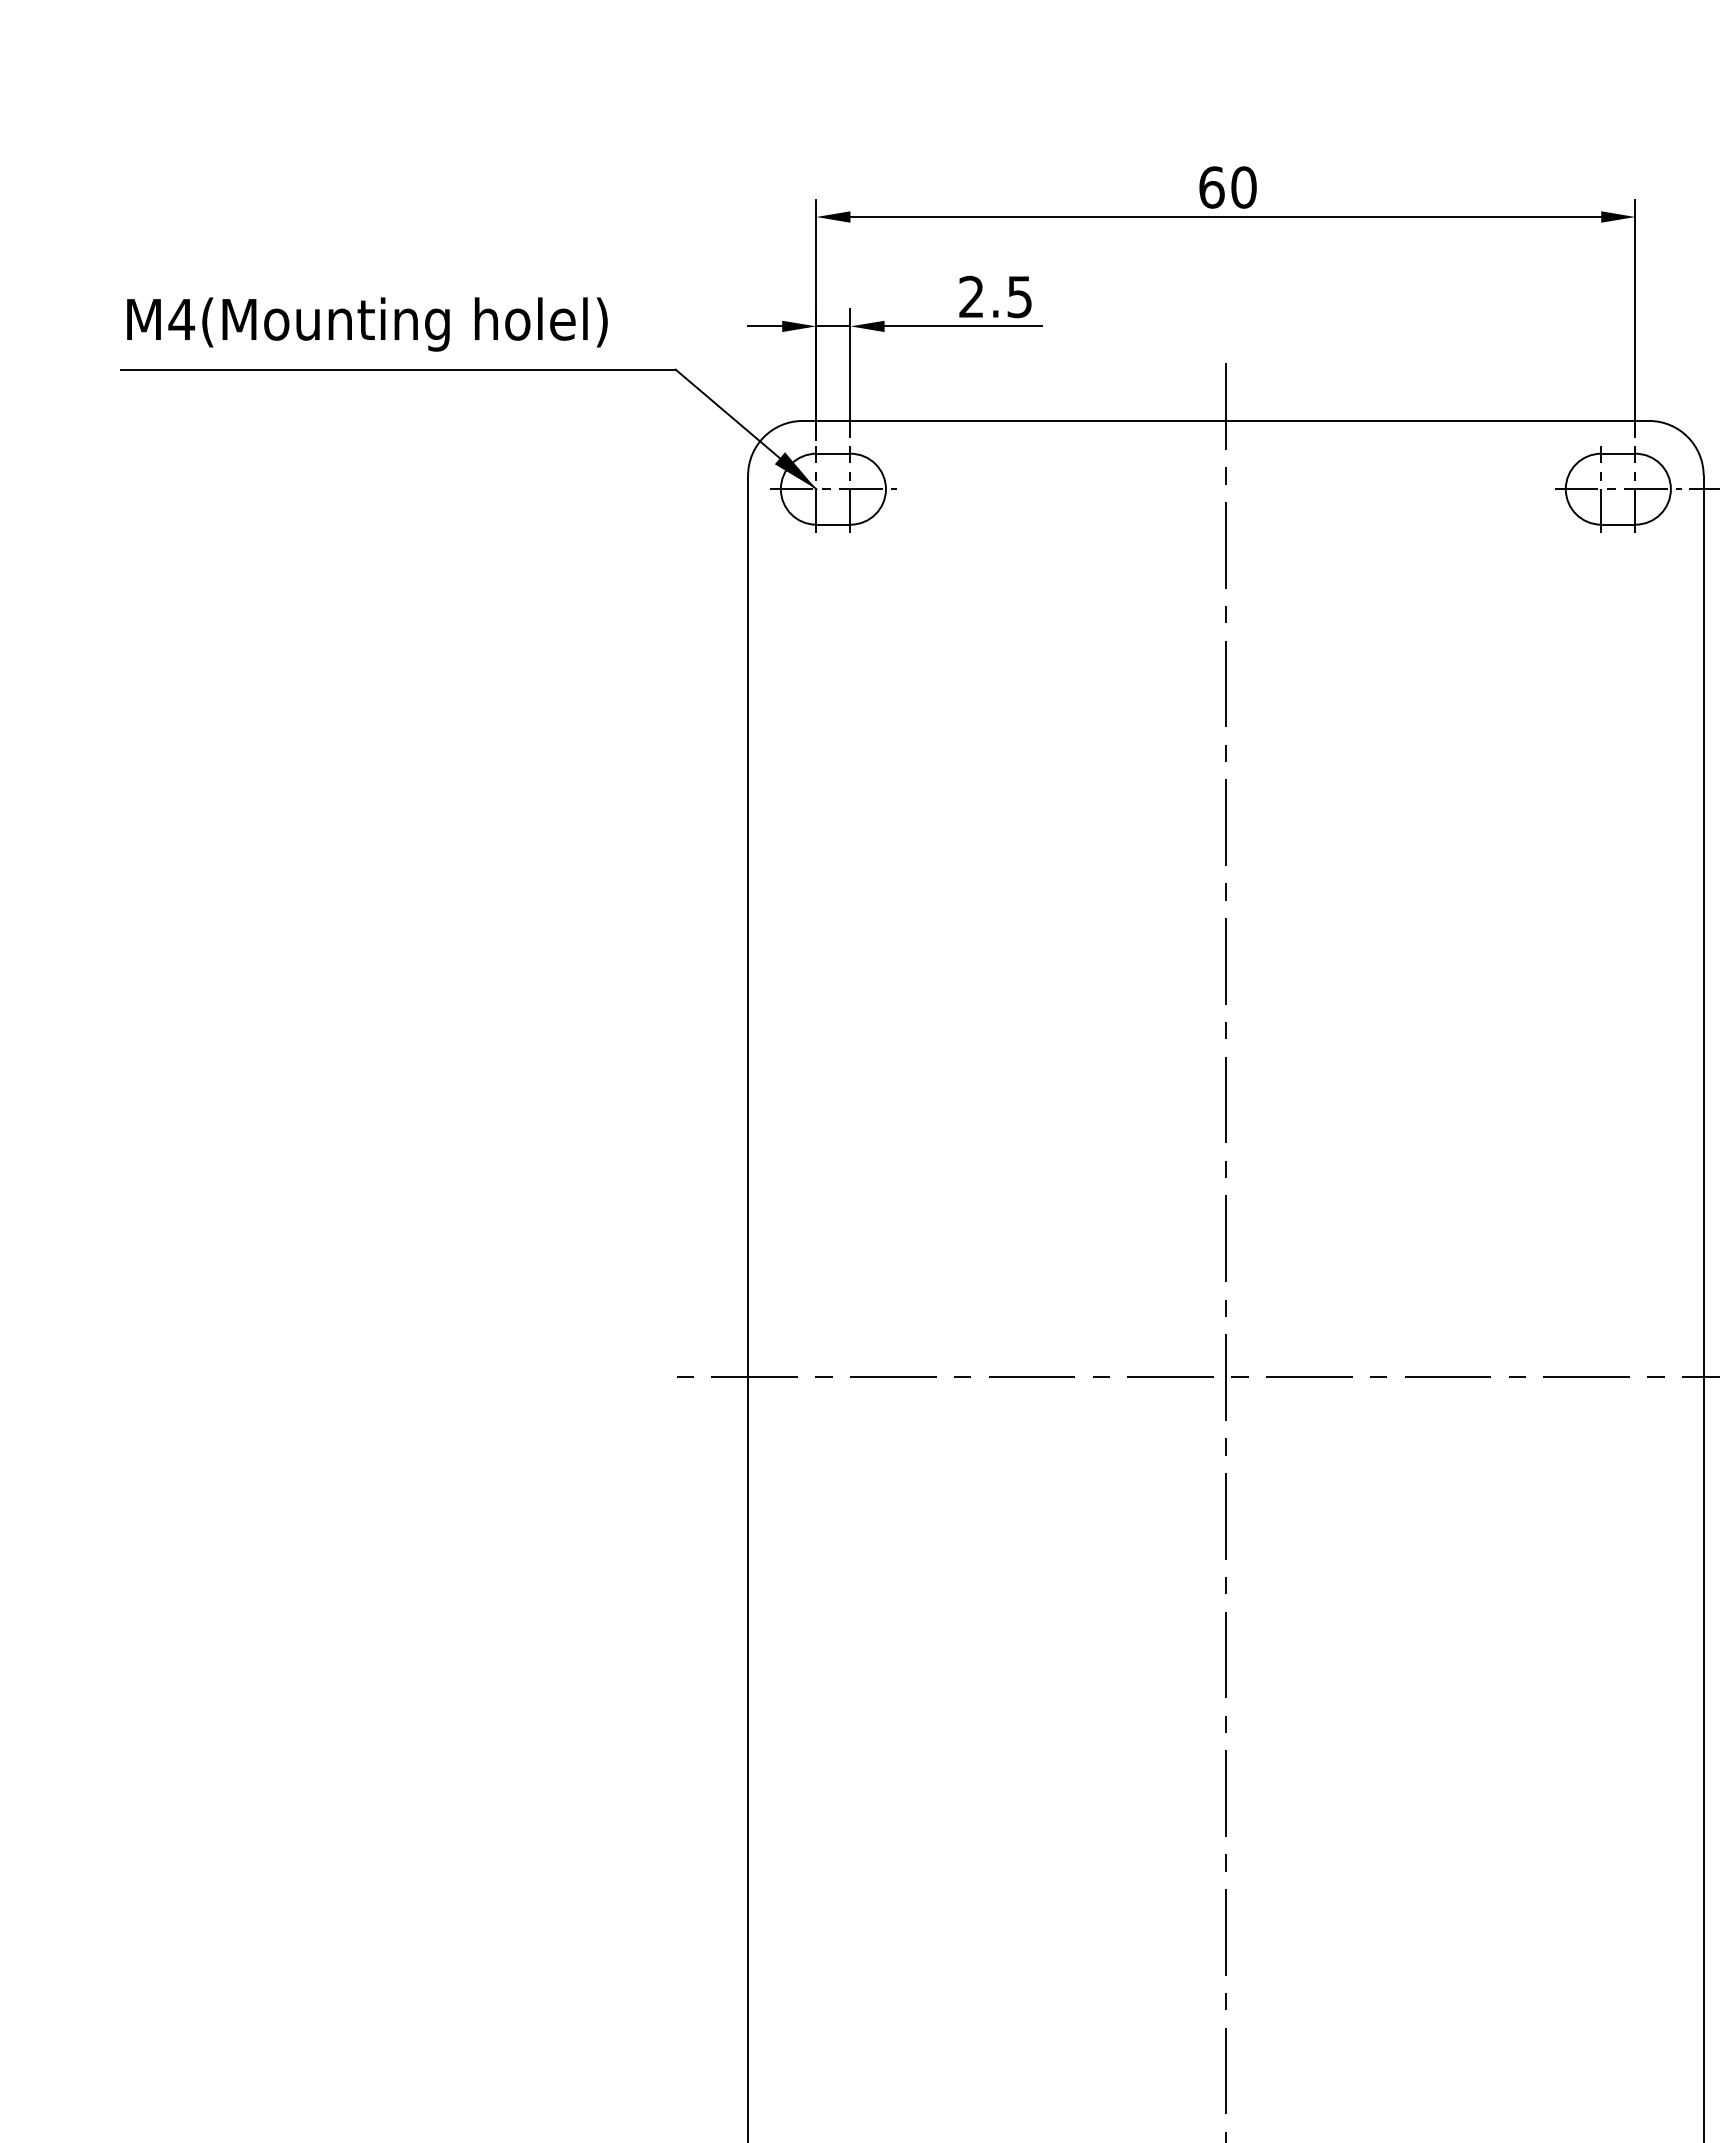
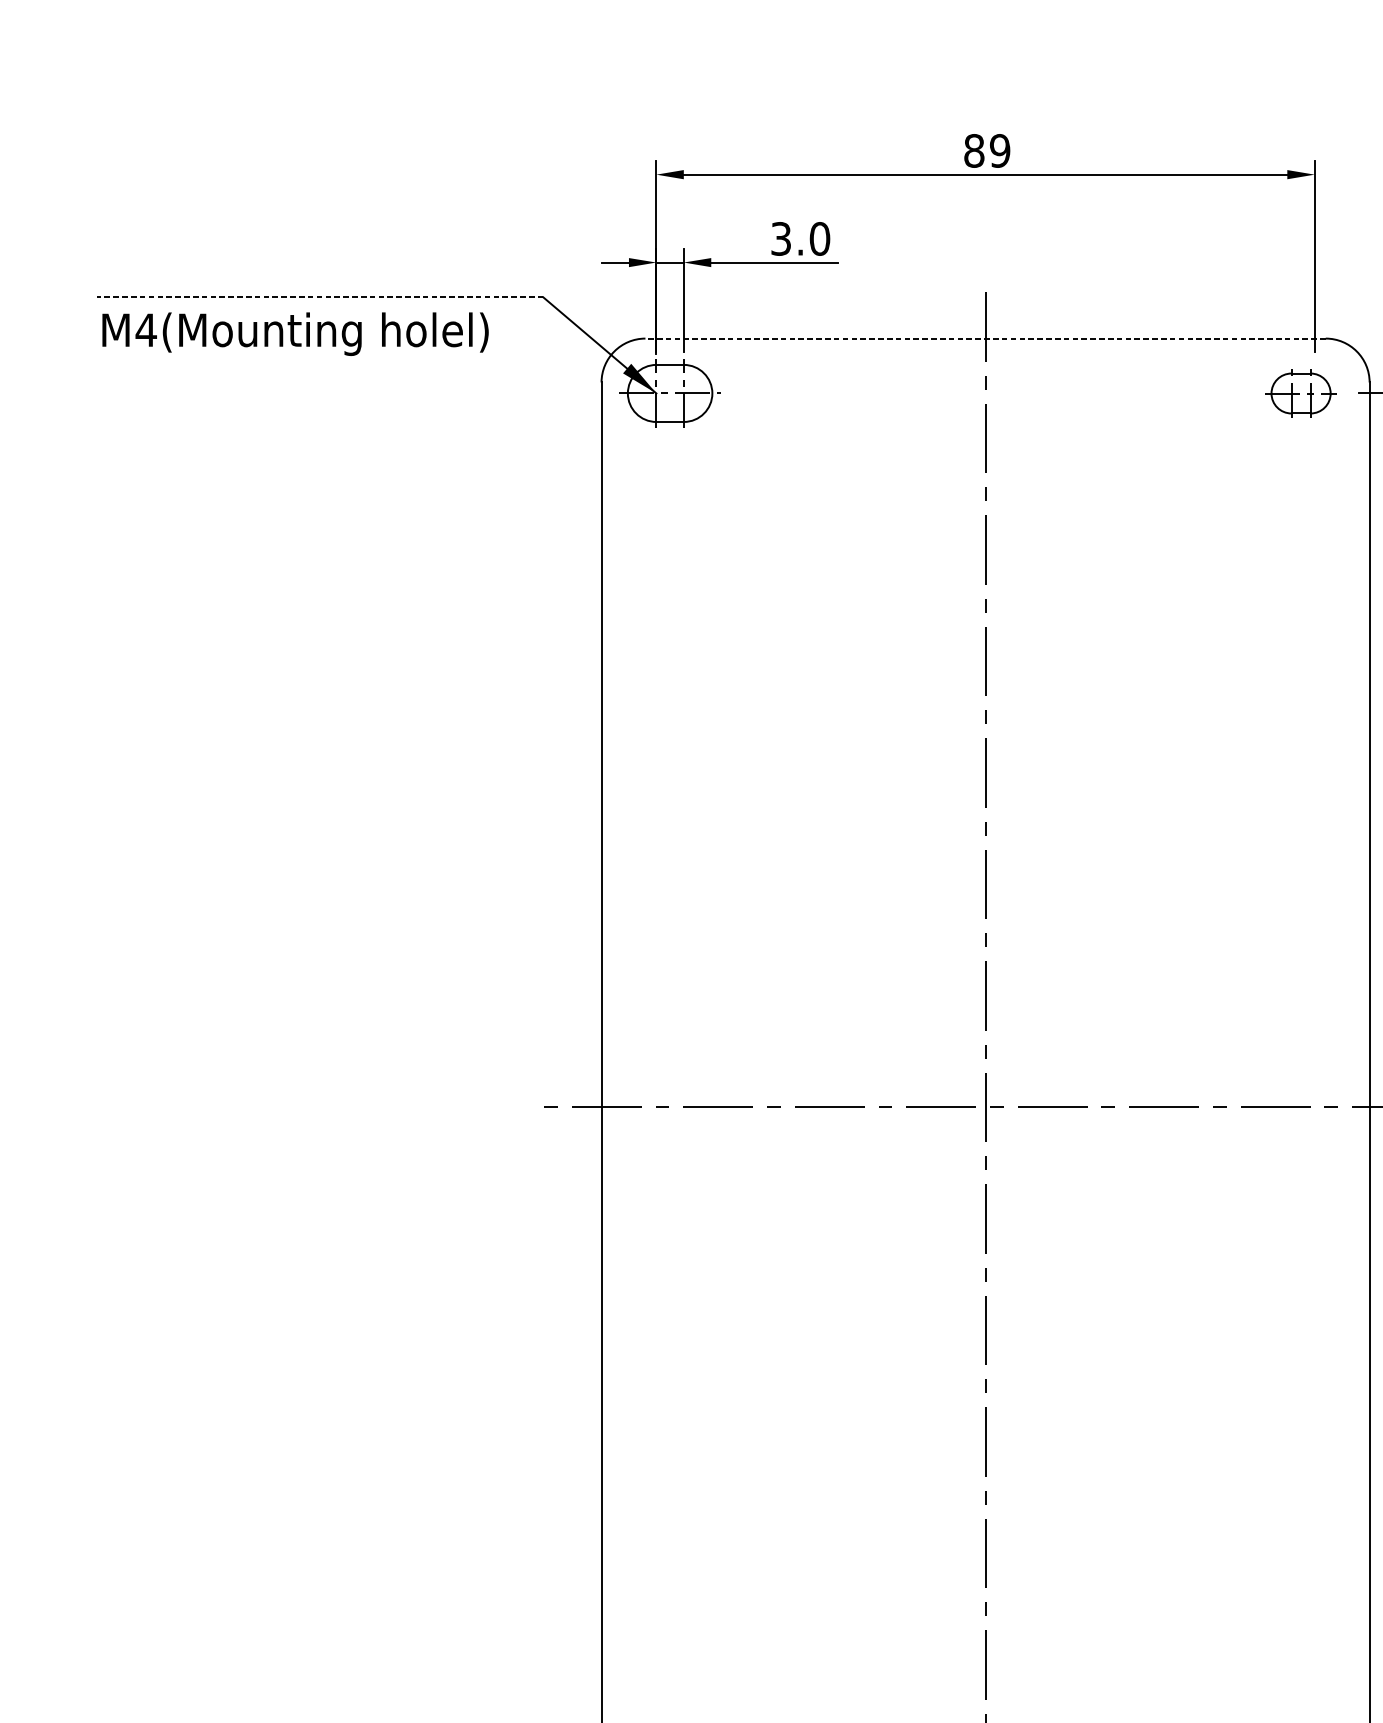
text: (1227, 187) -> (986, 150), 60 -> 89
text: (995, 296) -> (800, 238), 2.5 -> 3.0
text: (367, 324) -> (295, 334), moved
line: (397, 369) -> (319, 297), solid -> dashed
line: (1225, 420) -> (985, 338), solid -> dashed
part: (1618, 489) -> (1301, 393), size x0.7

